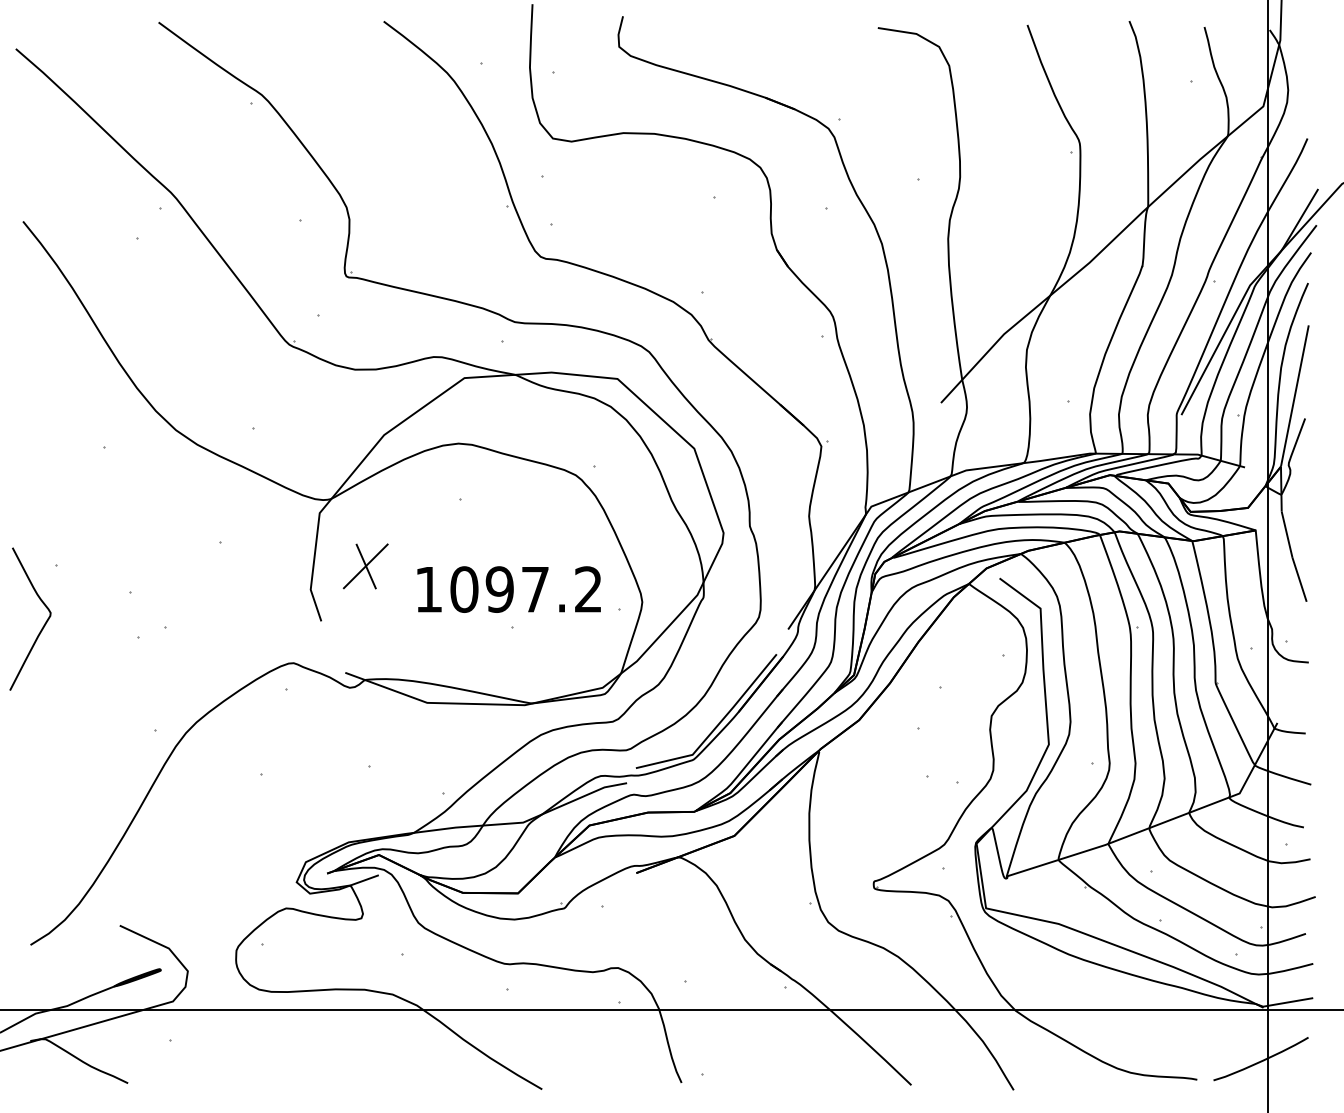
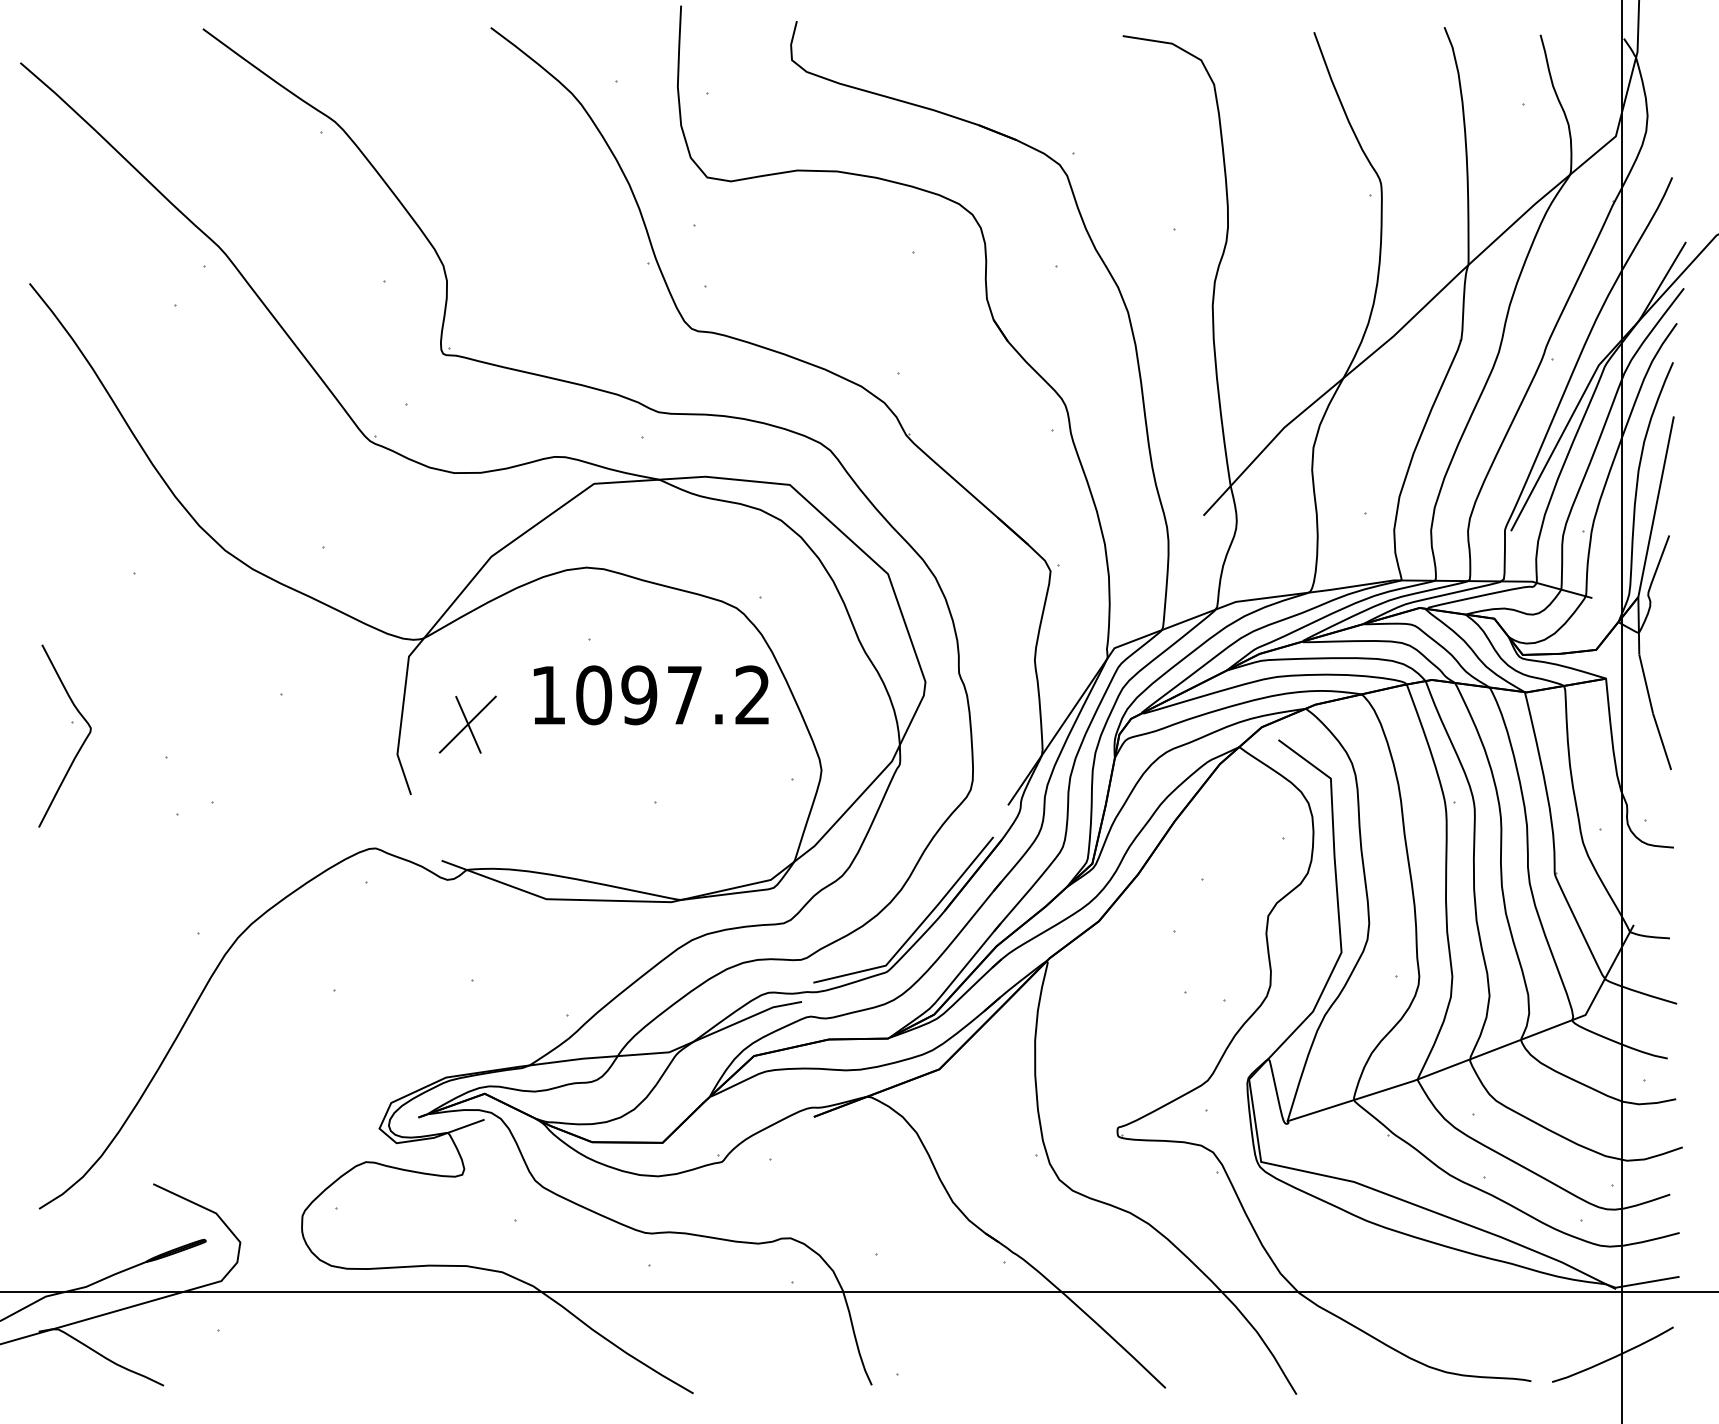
text: (508, 589) -> (650, 695), moved
curve: (43, 625) -> (81, 744), moved

